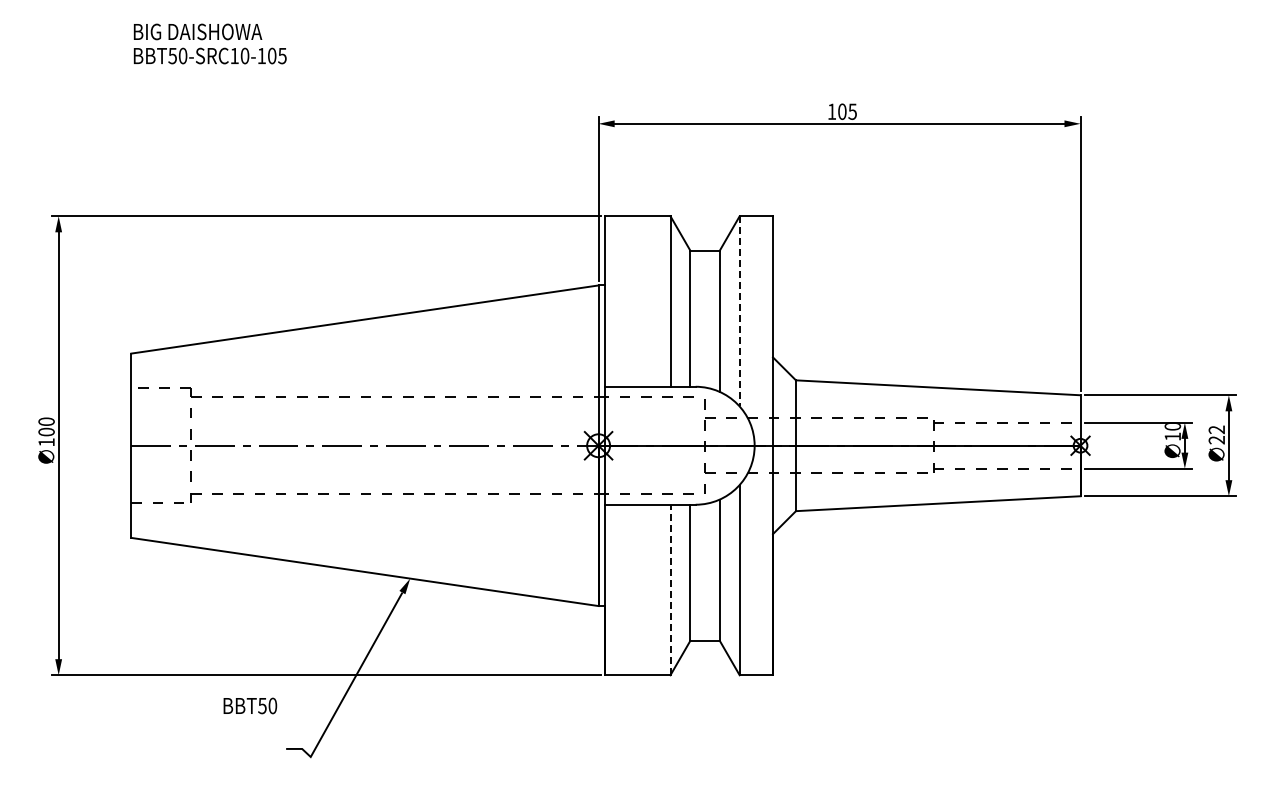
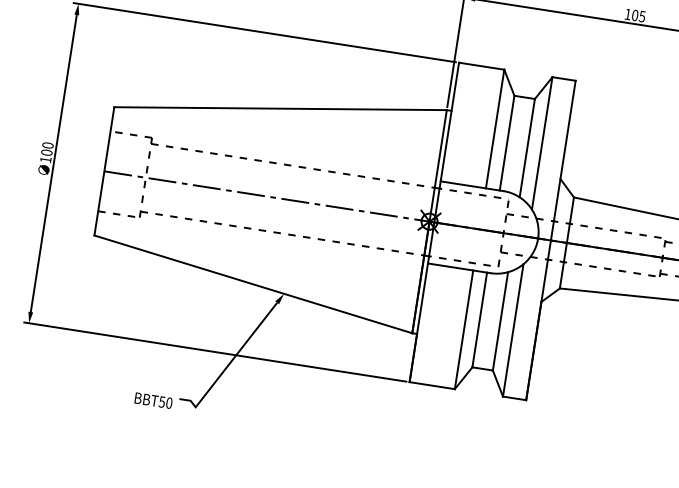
line: (739, 311) -> (542, 143), dashed -> solid
line: (670, 589) -> (464, 329), dashed -> solid
text: (250, 705) -> (153, 400), moved

